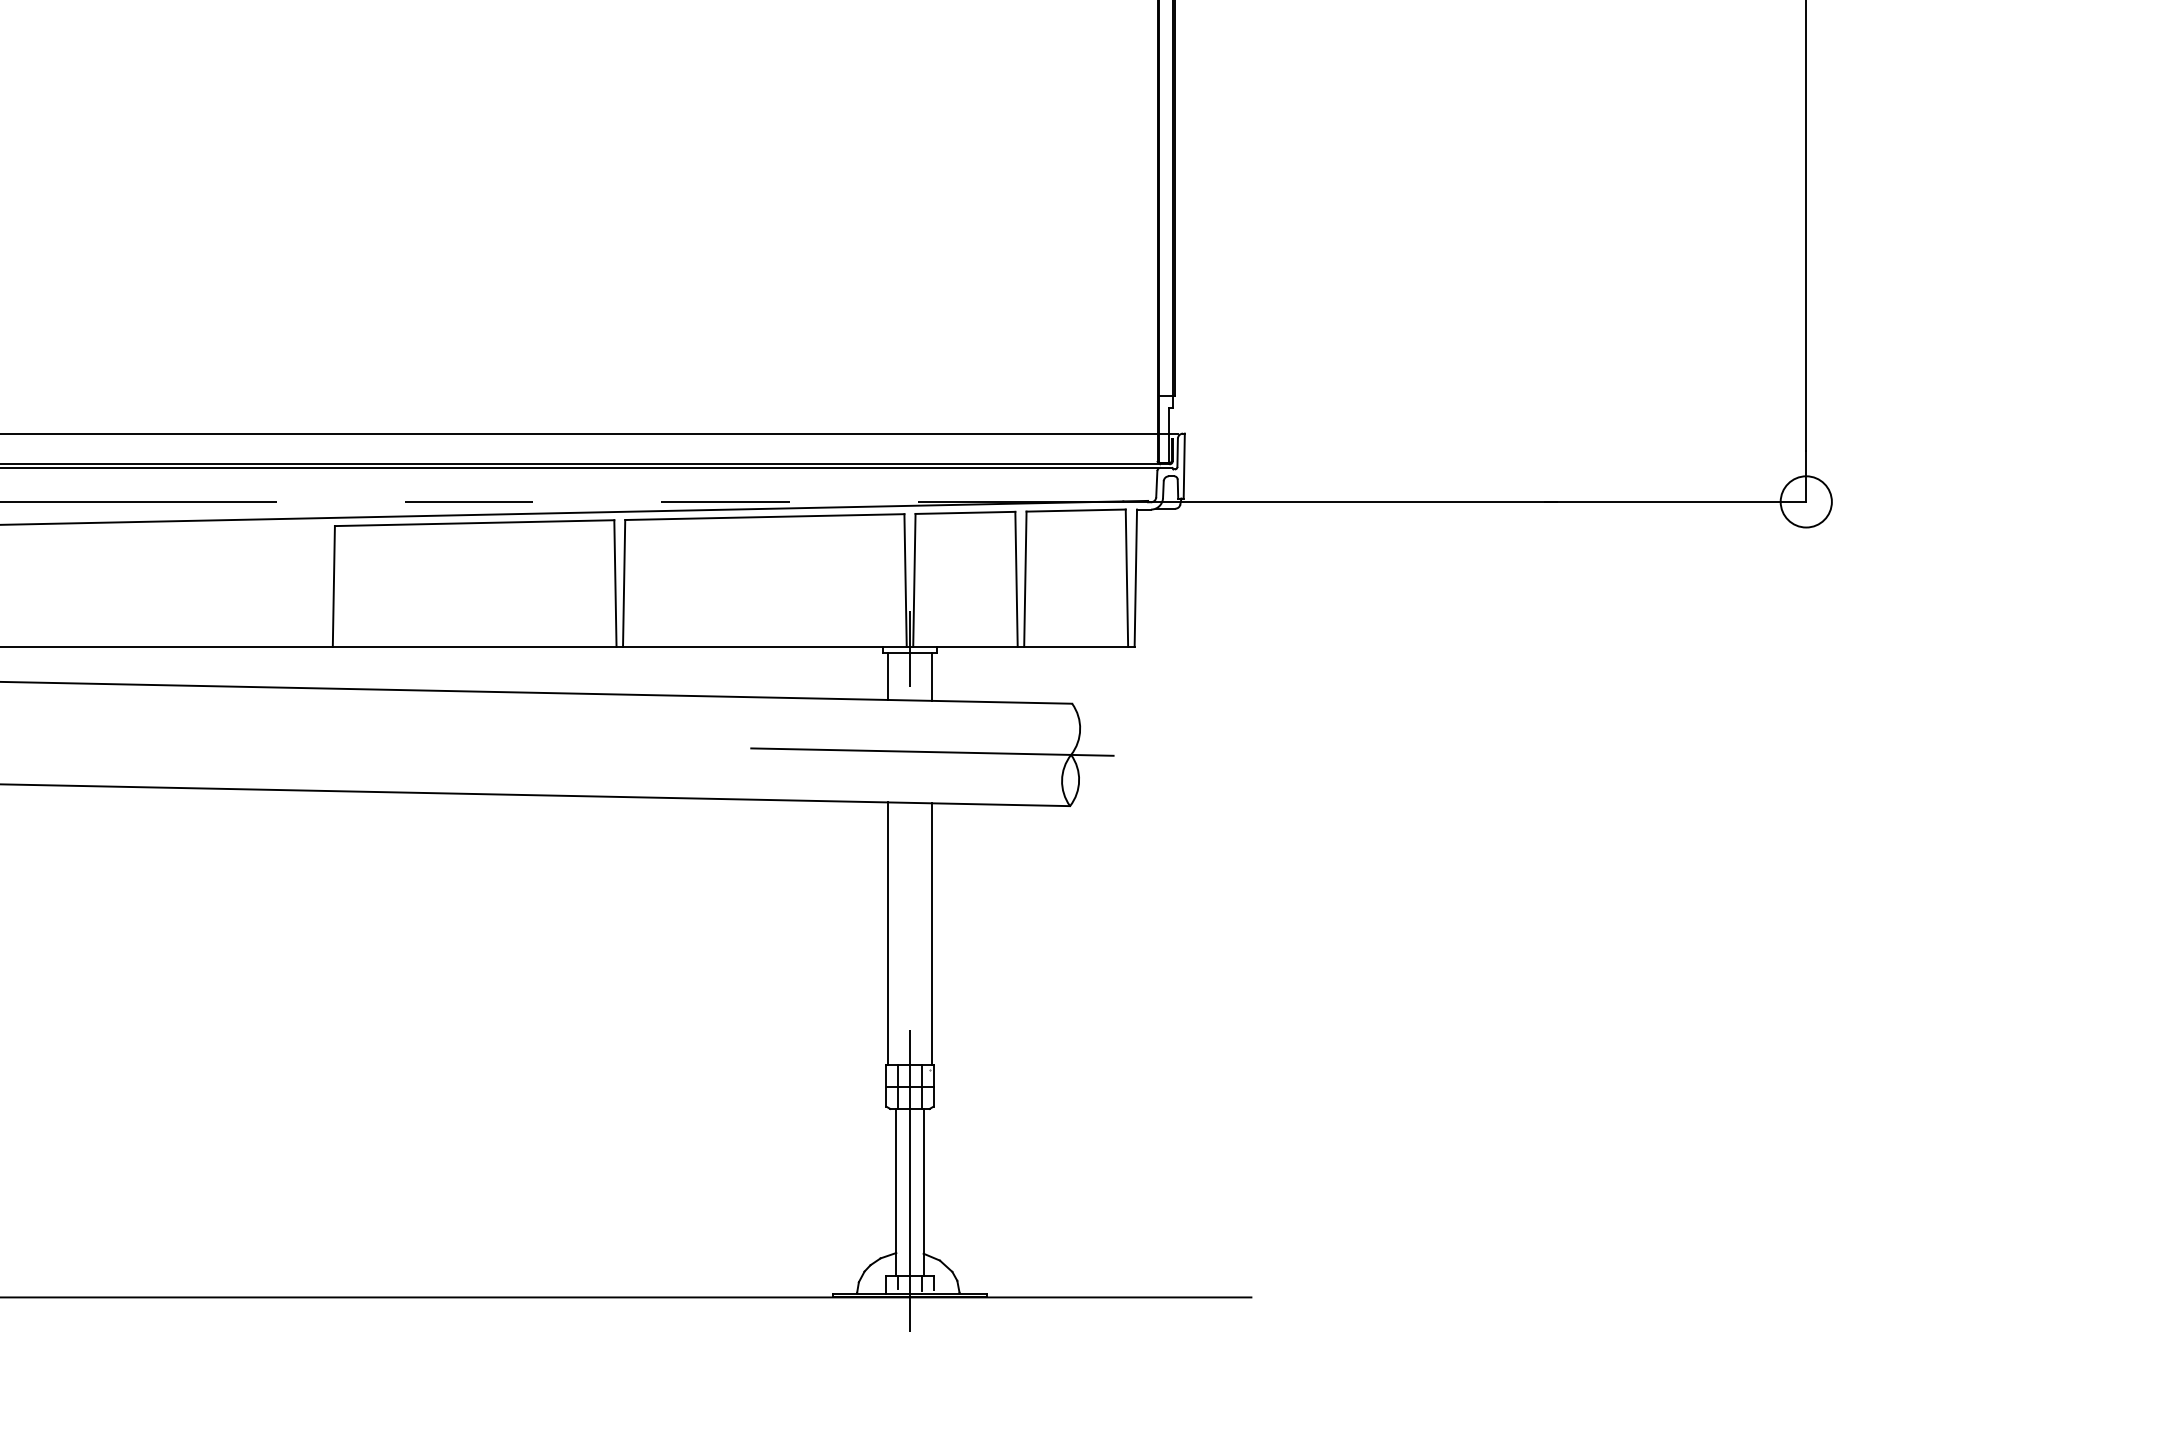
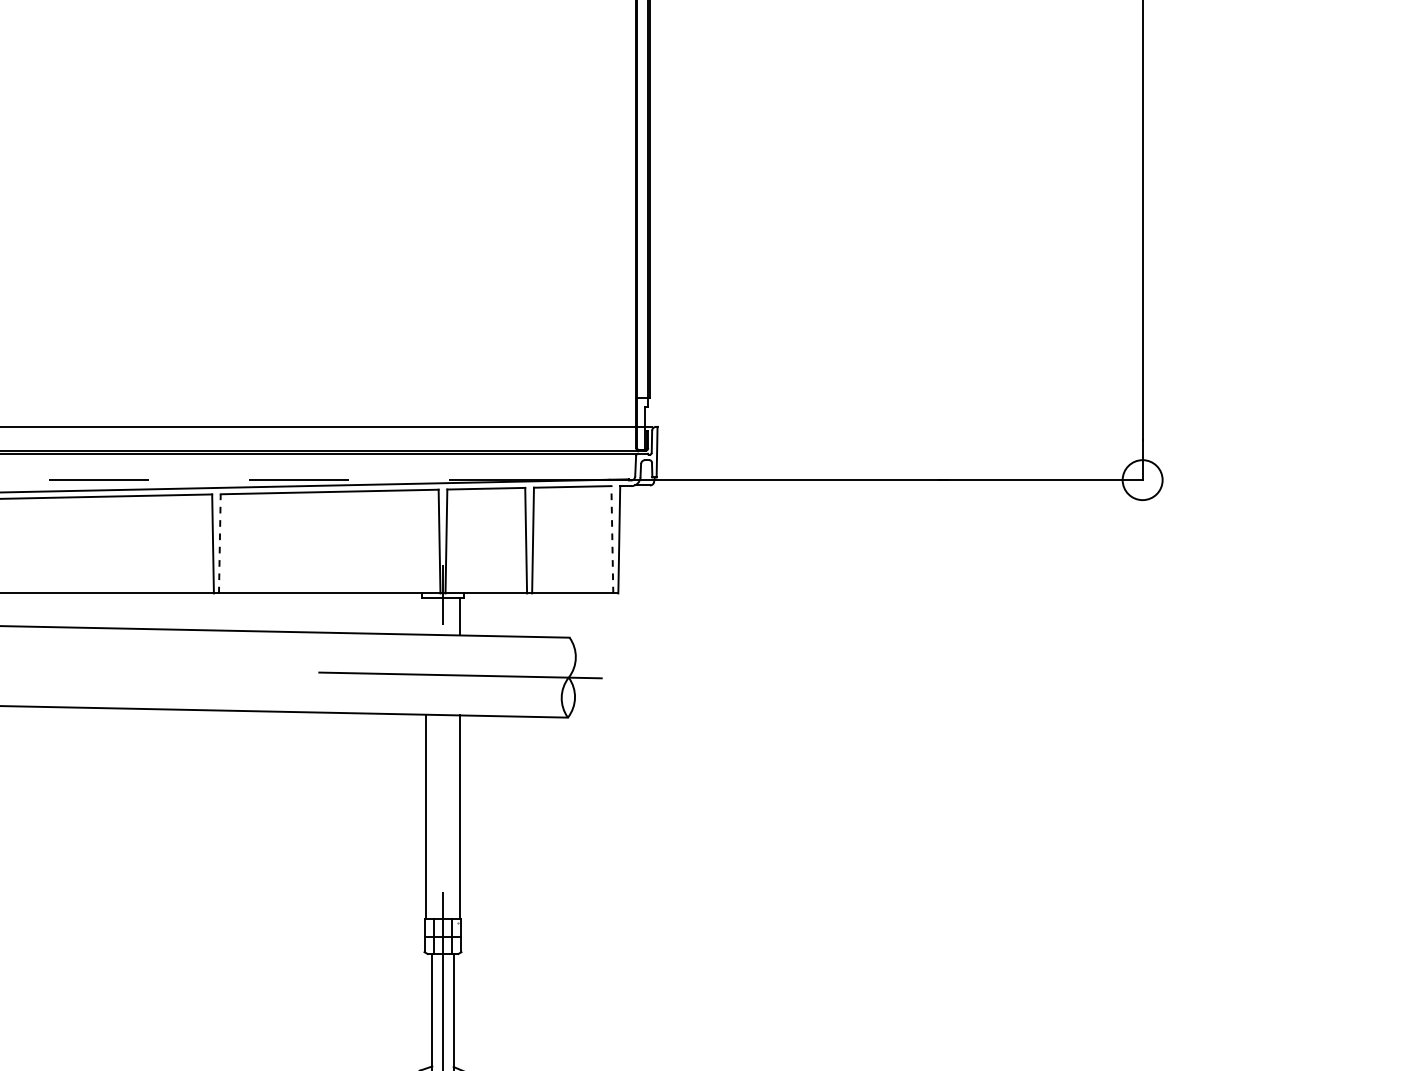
line: (1126, 578) -> (612, 539), solid -> dashed
line: (624, 583) -> (220, 543), solid -> dashed
line: (888, 676) -> (426, 616), removed

